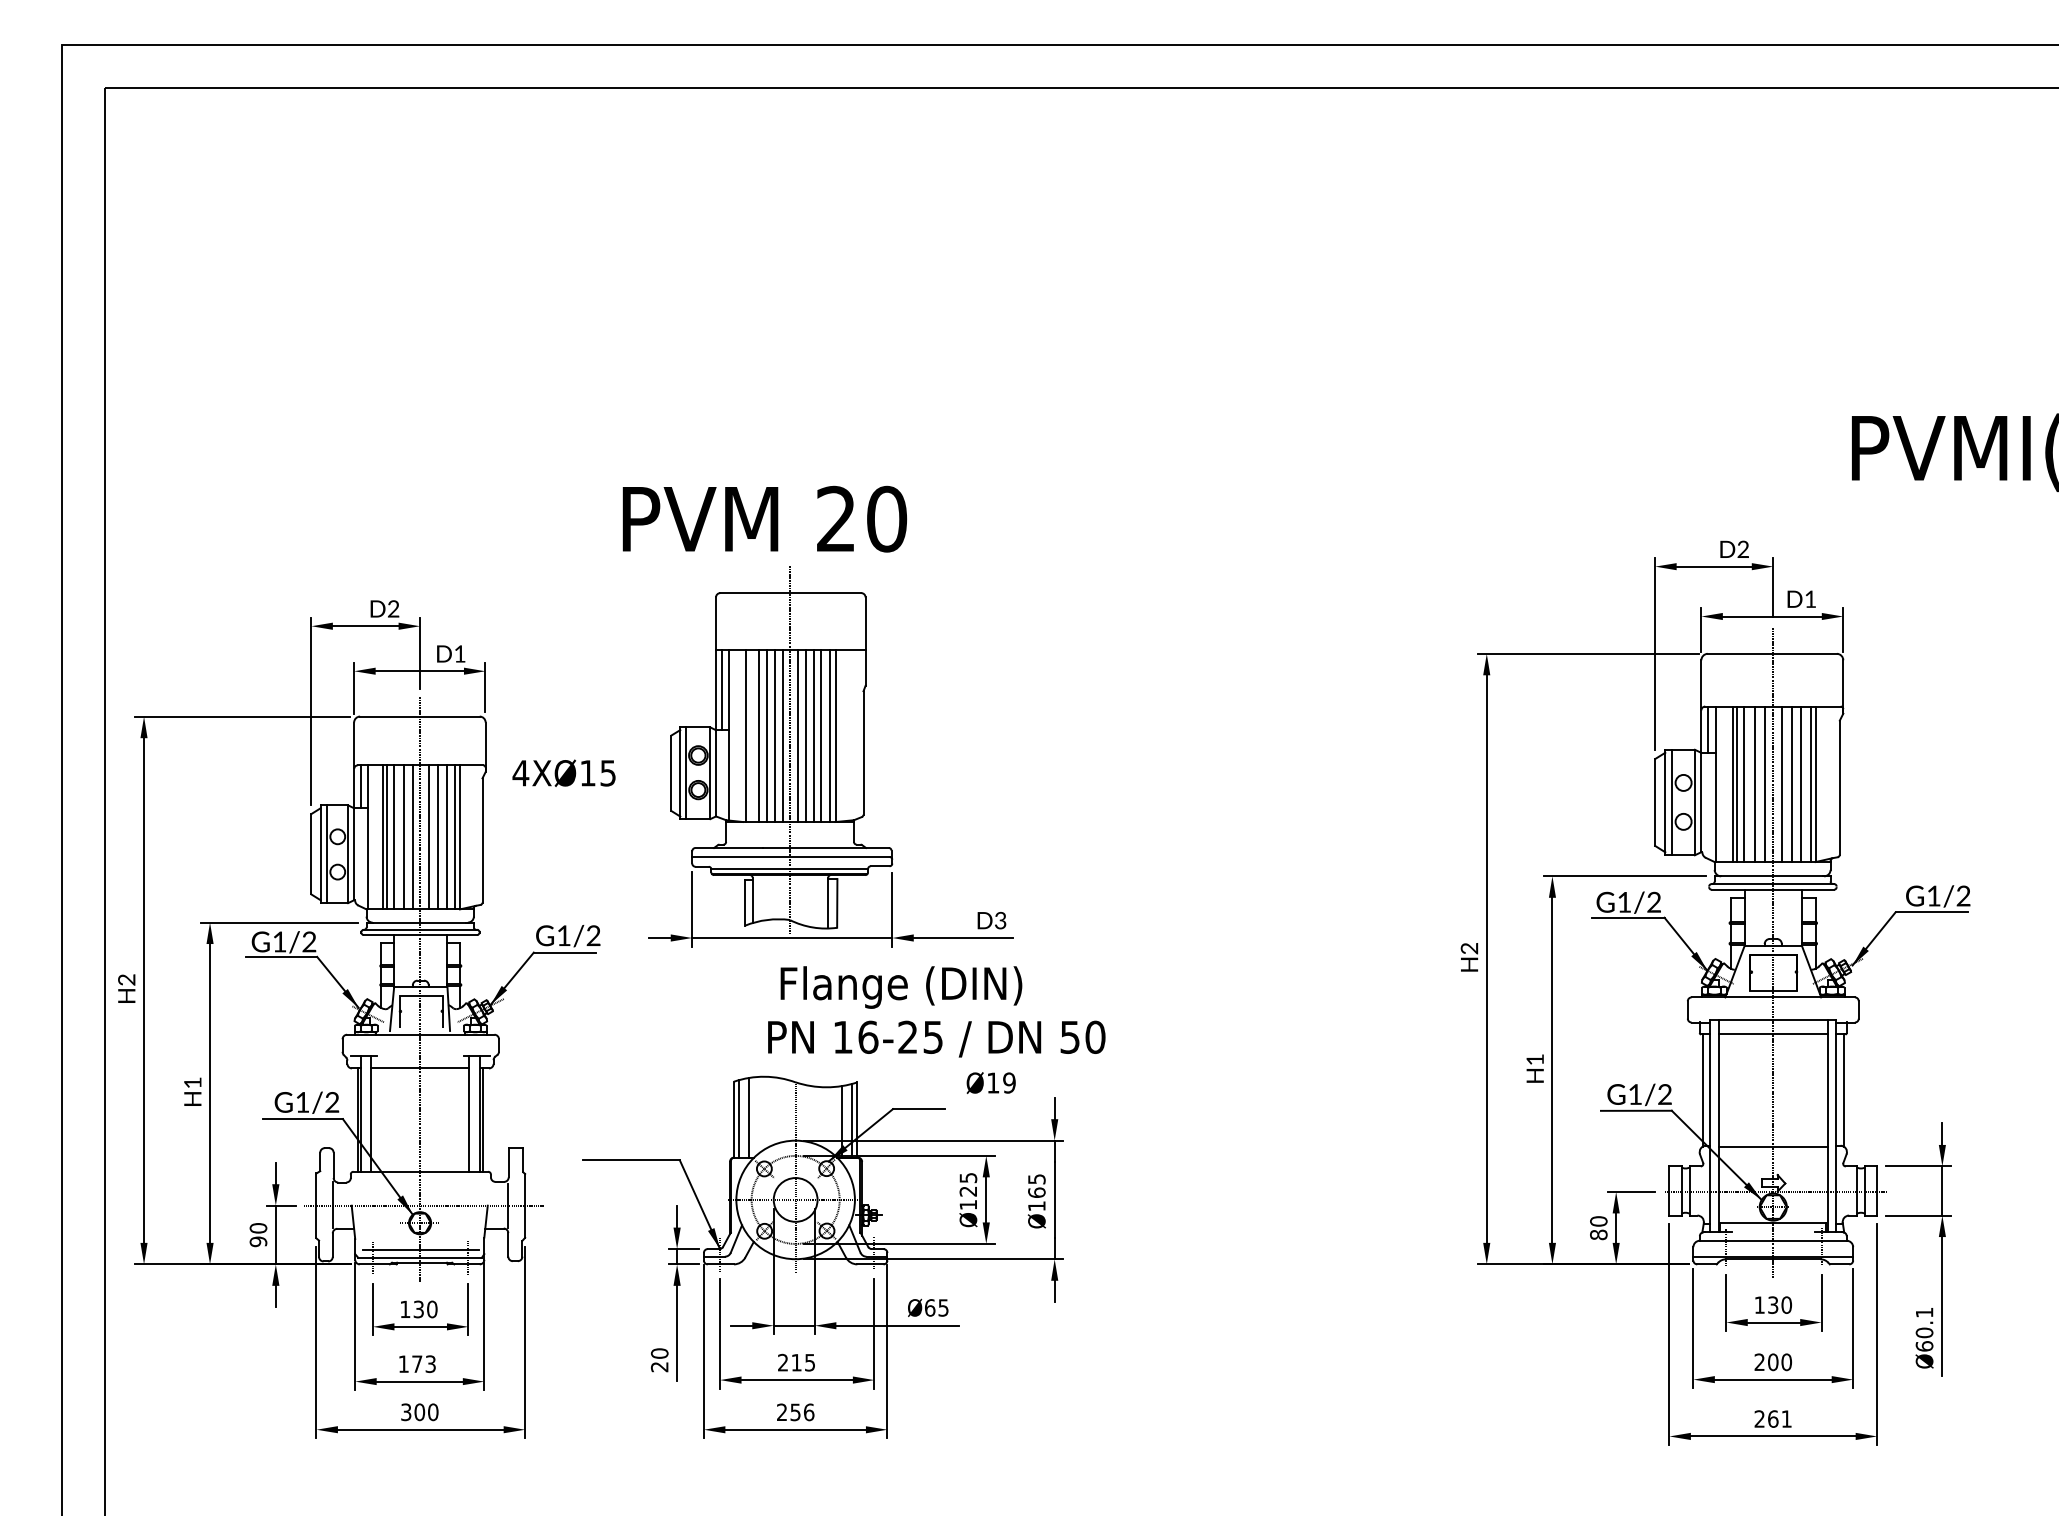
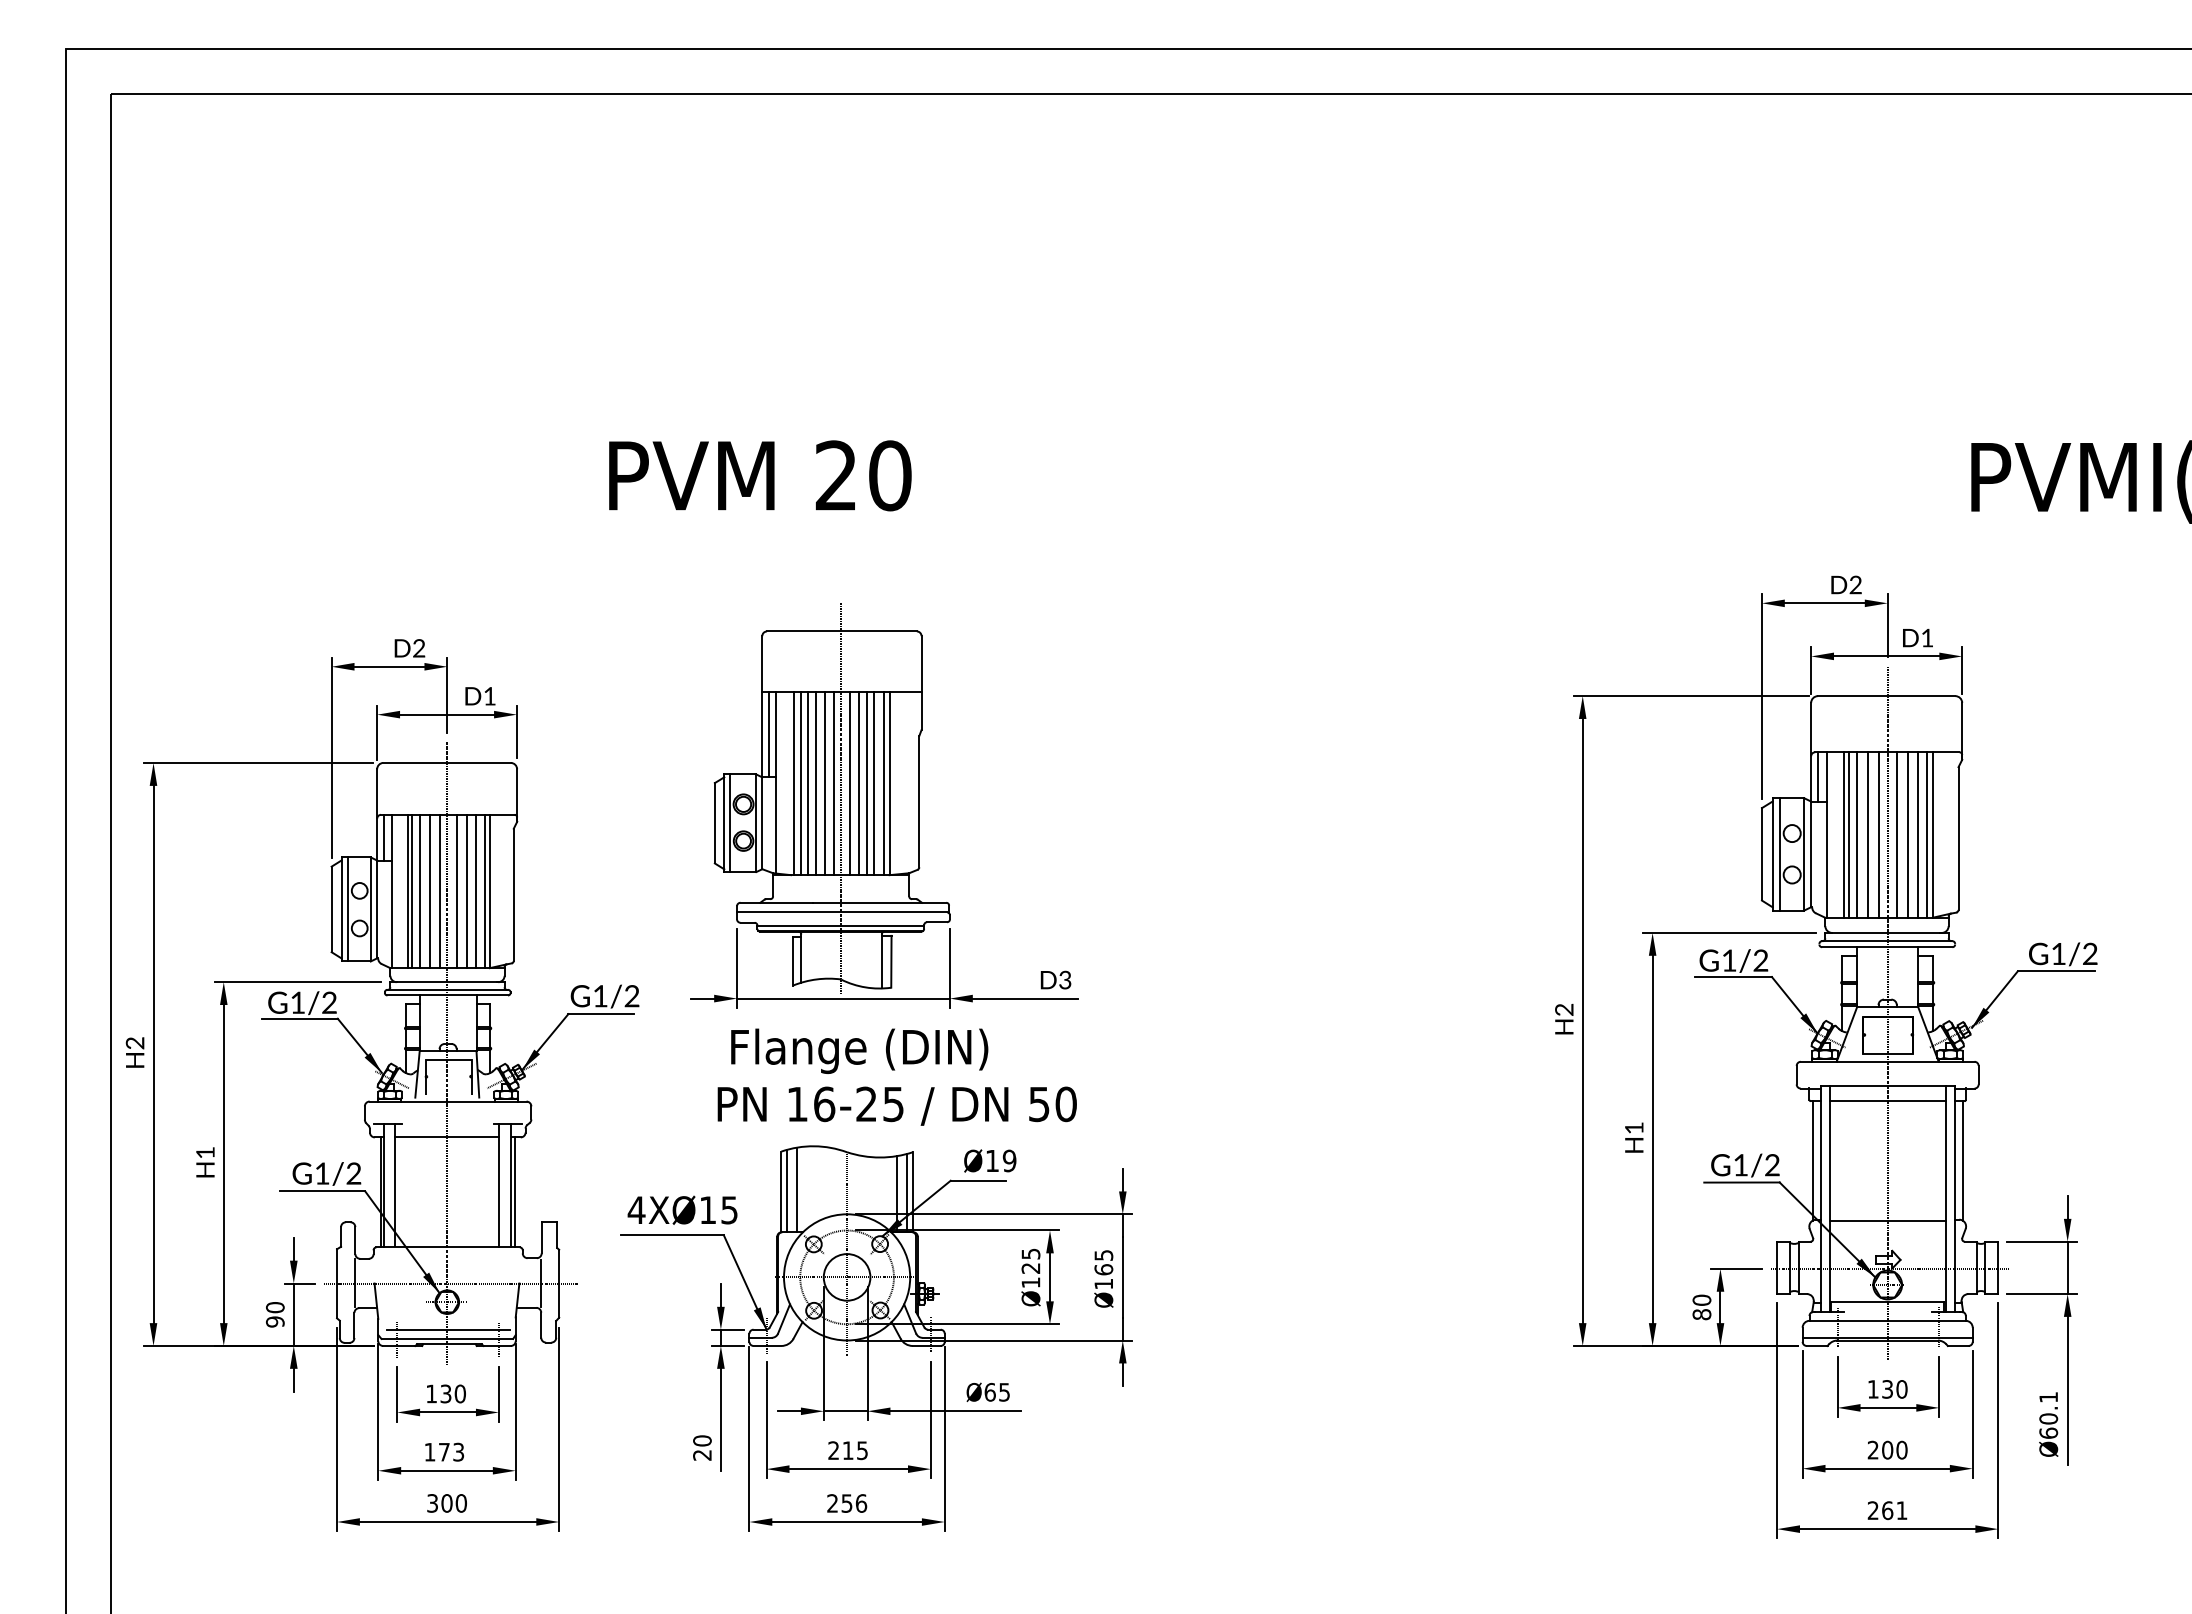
text: (765, 518) -> (760, 475), moved
line: (751, 735) -> (800, 783), added
text: (563, 772) -> (682, 1209), moved
text: (936, 1011) -> (896, 1076), moved
text: (991, 1082) -> (990, 1160), moved

